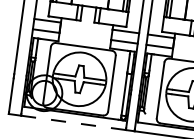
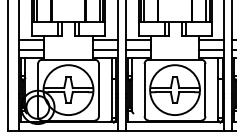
line: (72, 123) -> (67, 131), dashed -> solid

